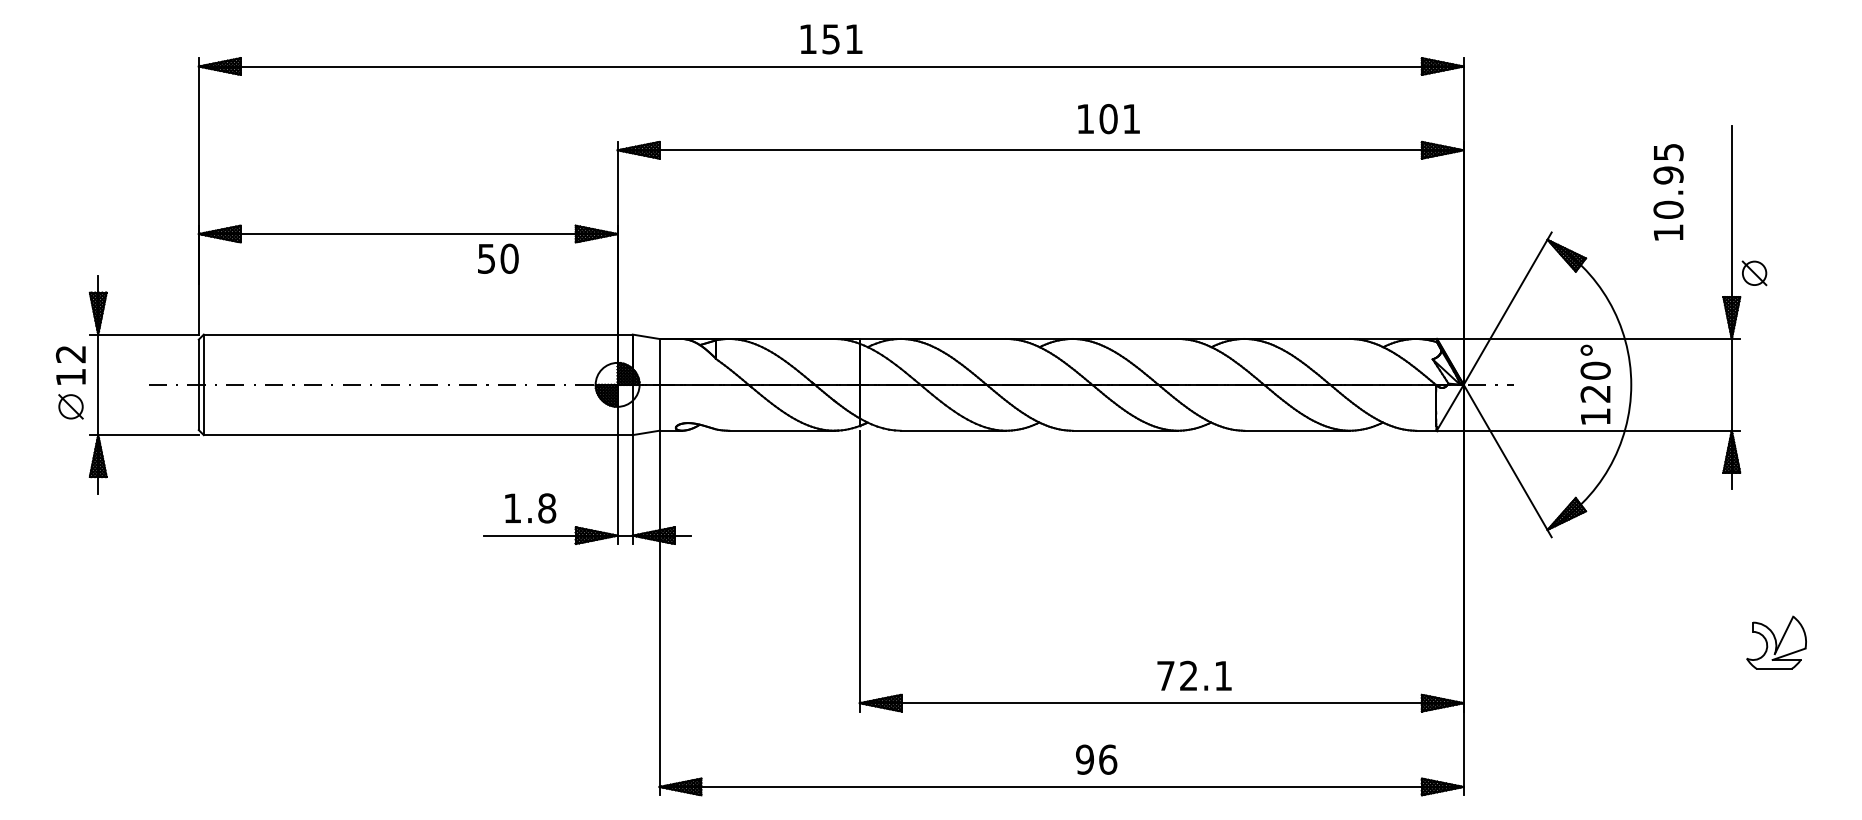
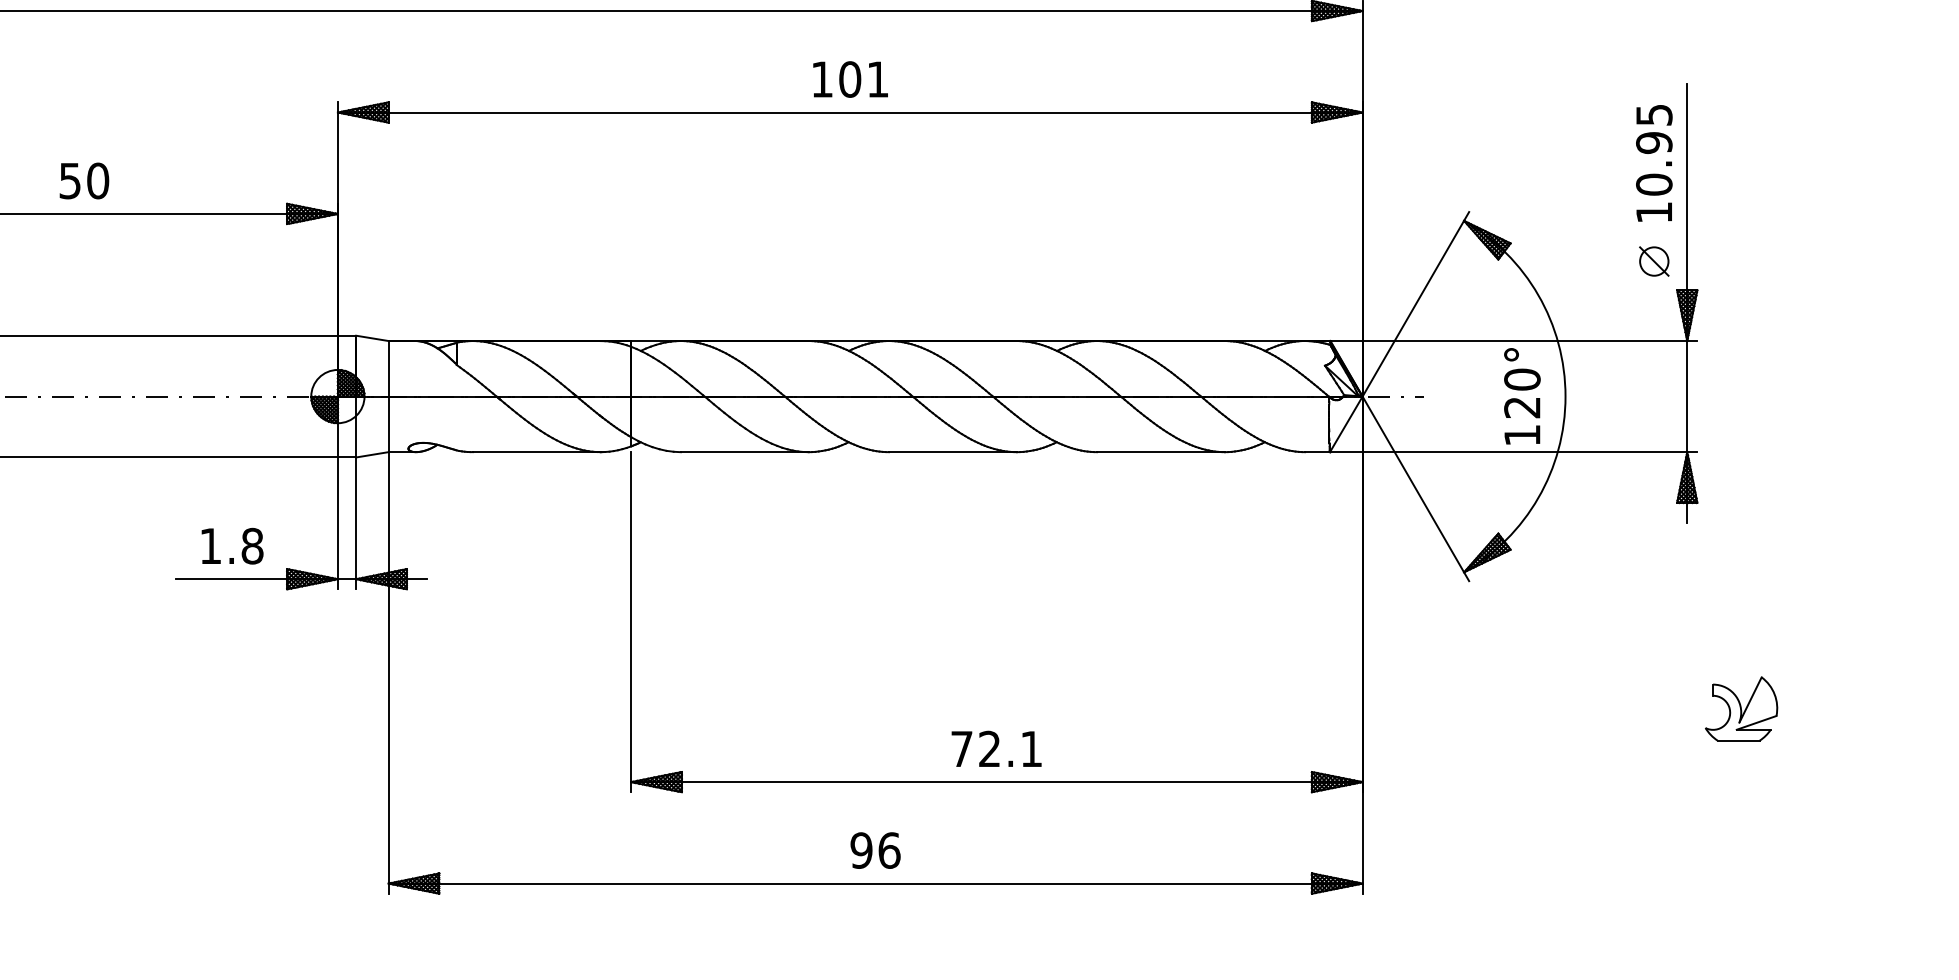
text: (1108, 119) -> (850, 80), moved
text: (1668, 192) -> (1654, 163), moved
text: (498, 258) -> (84, 180), moved
part: (1754, 273) -> (1654, 261), moved
text: (1194, 675) -> (996, 748), moved
text: (1096, 759) -> (875, 850), moved

